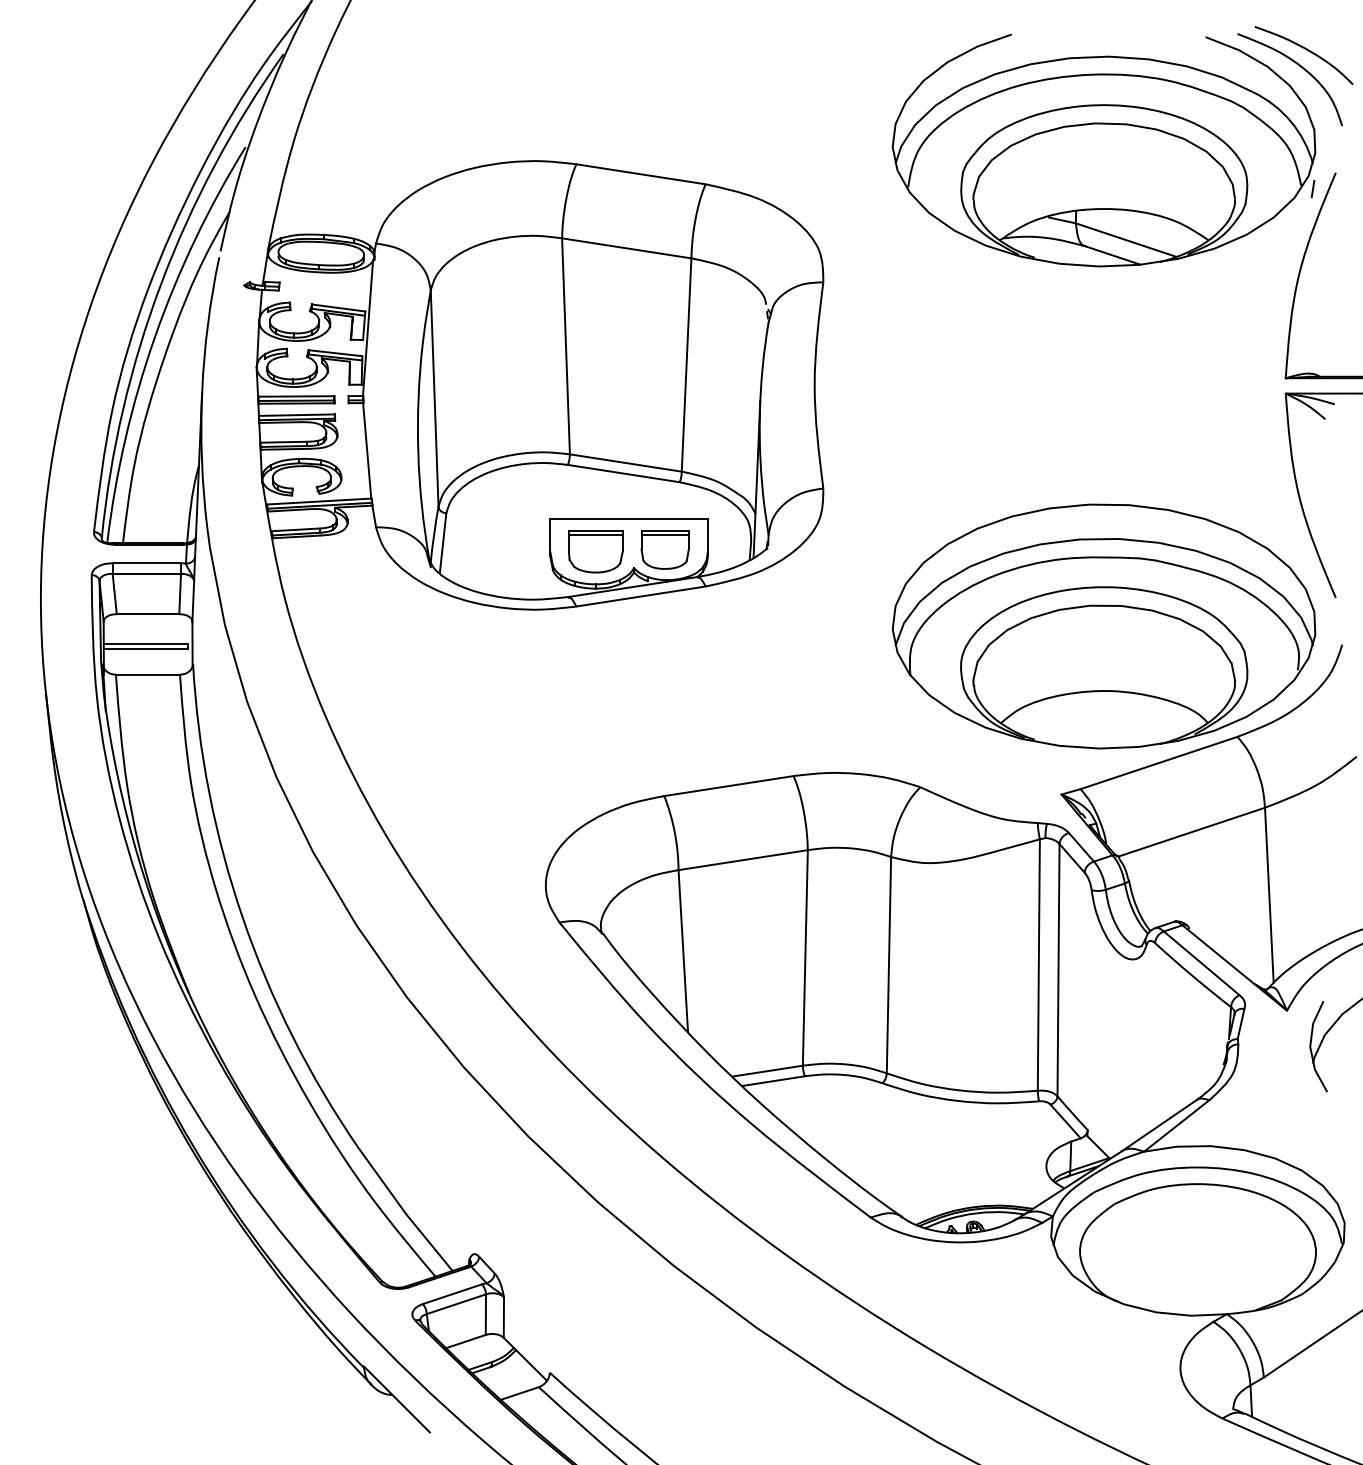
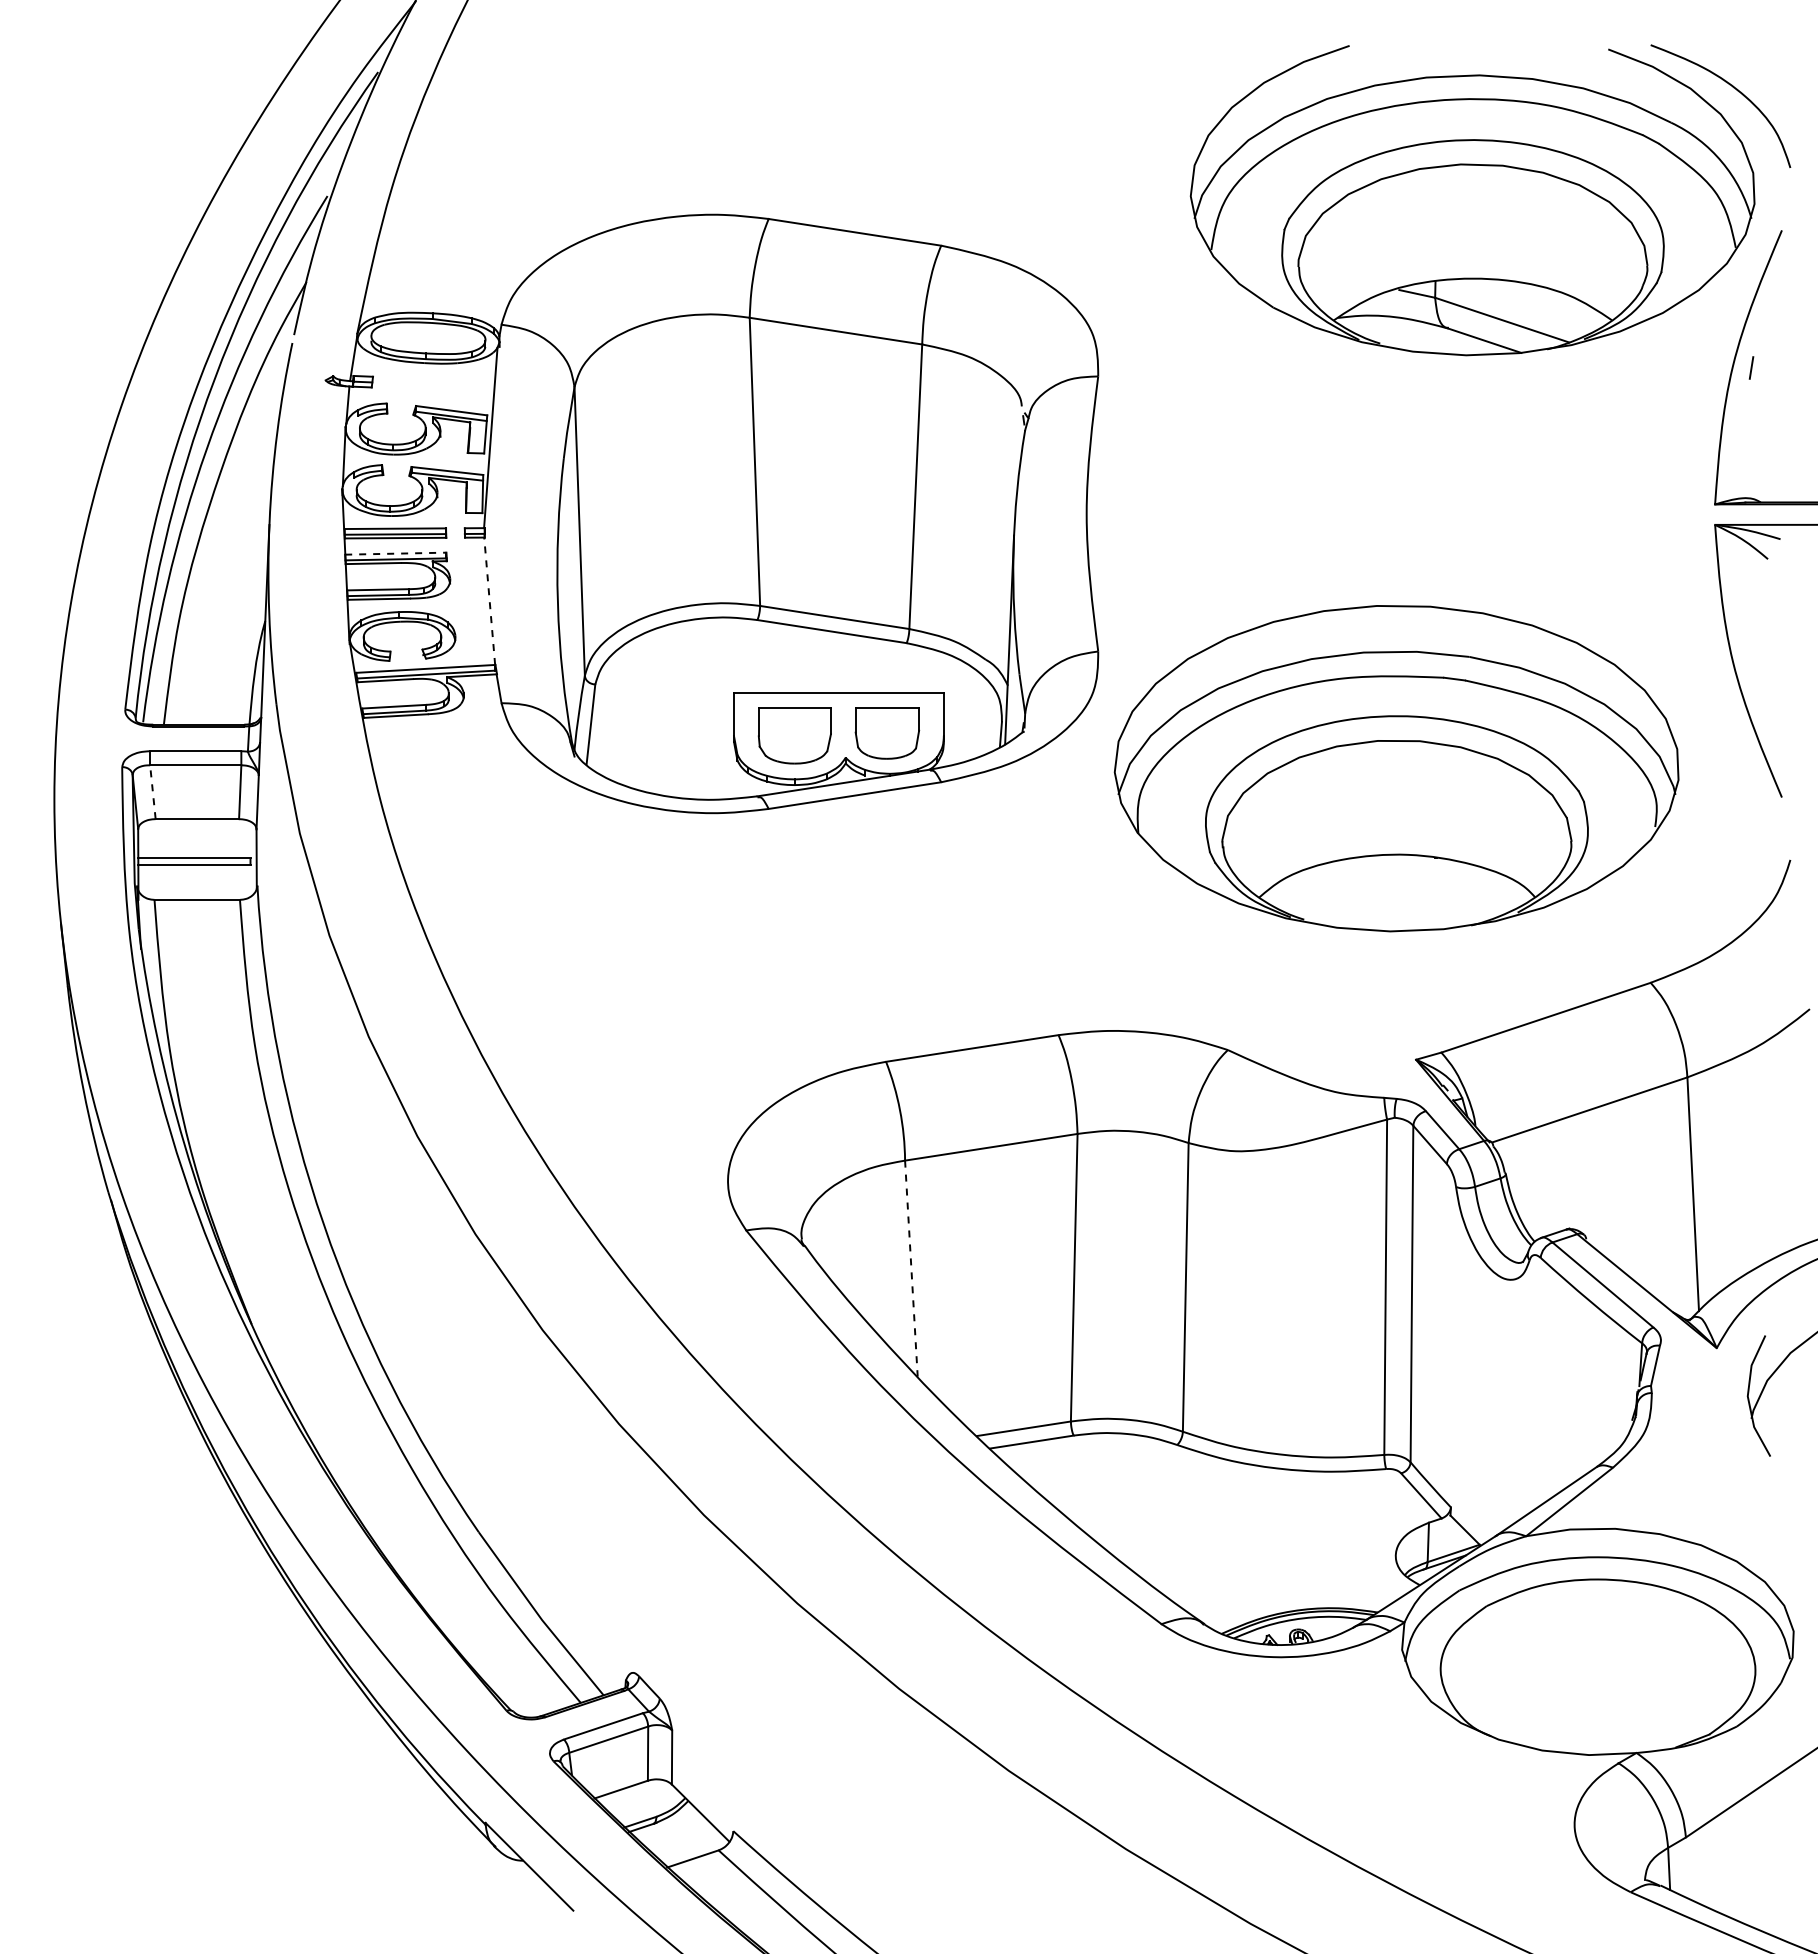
curve: (1307, 50) -> (1743, 67), removed
line: (1313, 188) -> (1751, 367), moved
line: (296, 415) -> (395, 553), solid -> dashed
line: (367, 451) -> (489, 601), solid -> dashed
line: (595, 534) -> (794, 713), removed
line: (665, 534) -> (887, 713), removed
line: (114, 593) -> (152, 791), solid -> dashed
part: (1103, 626) -> (1396, 768), moved
line: (683, 951) -> (911, 1269), solid -> dashed

